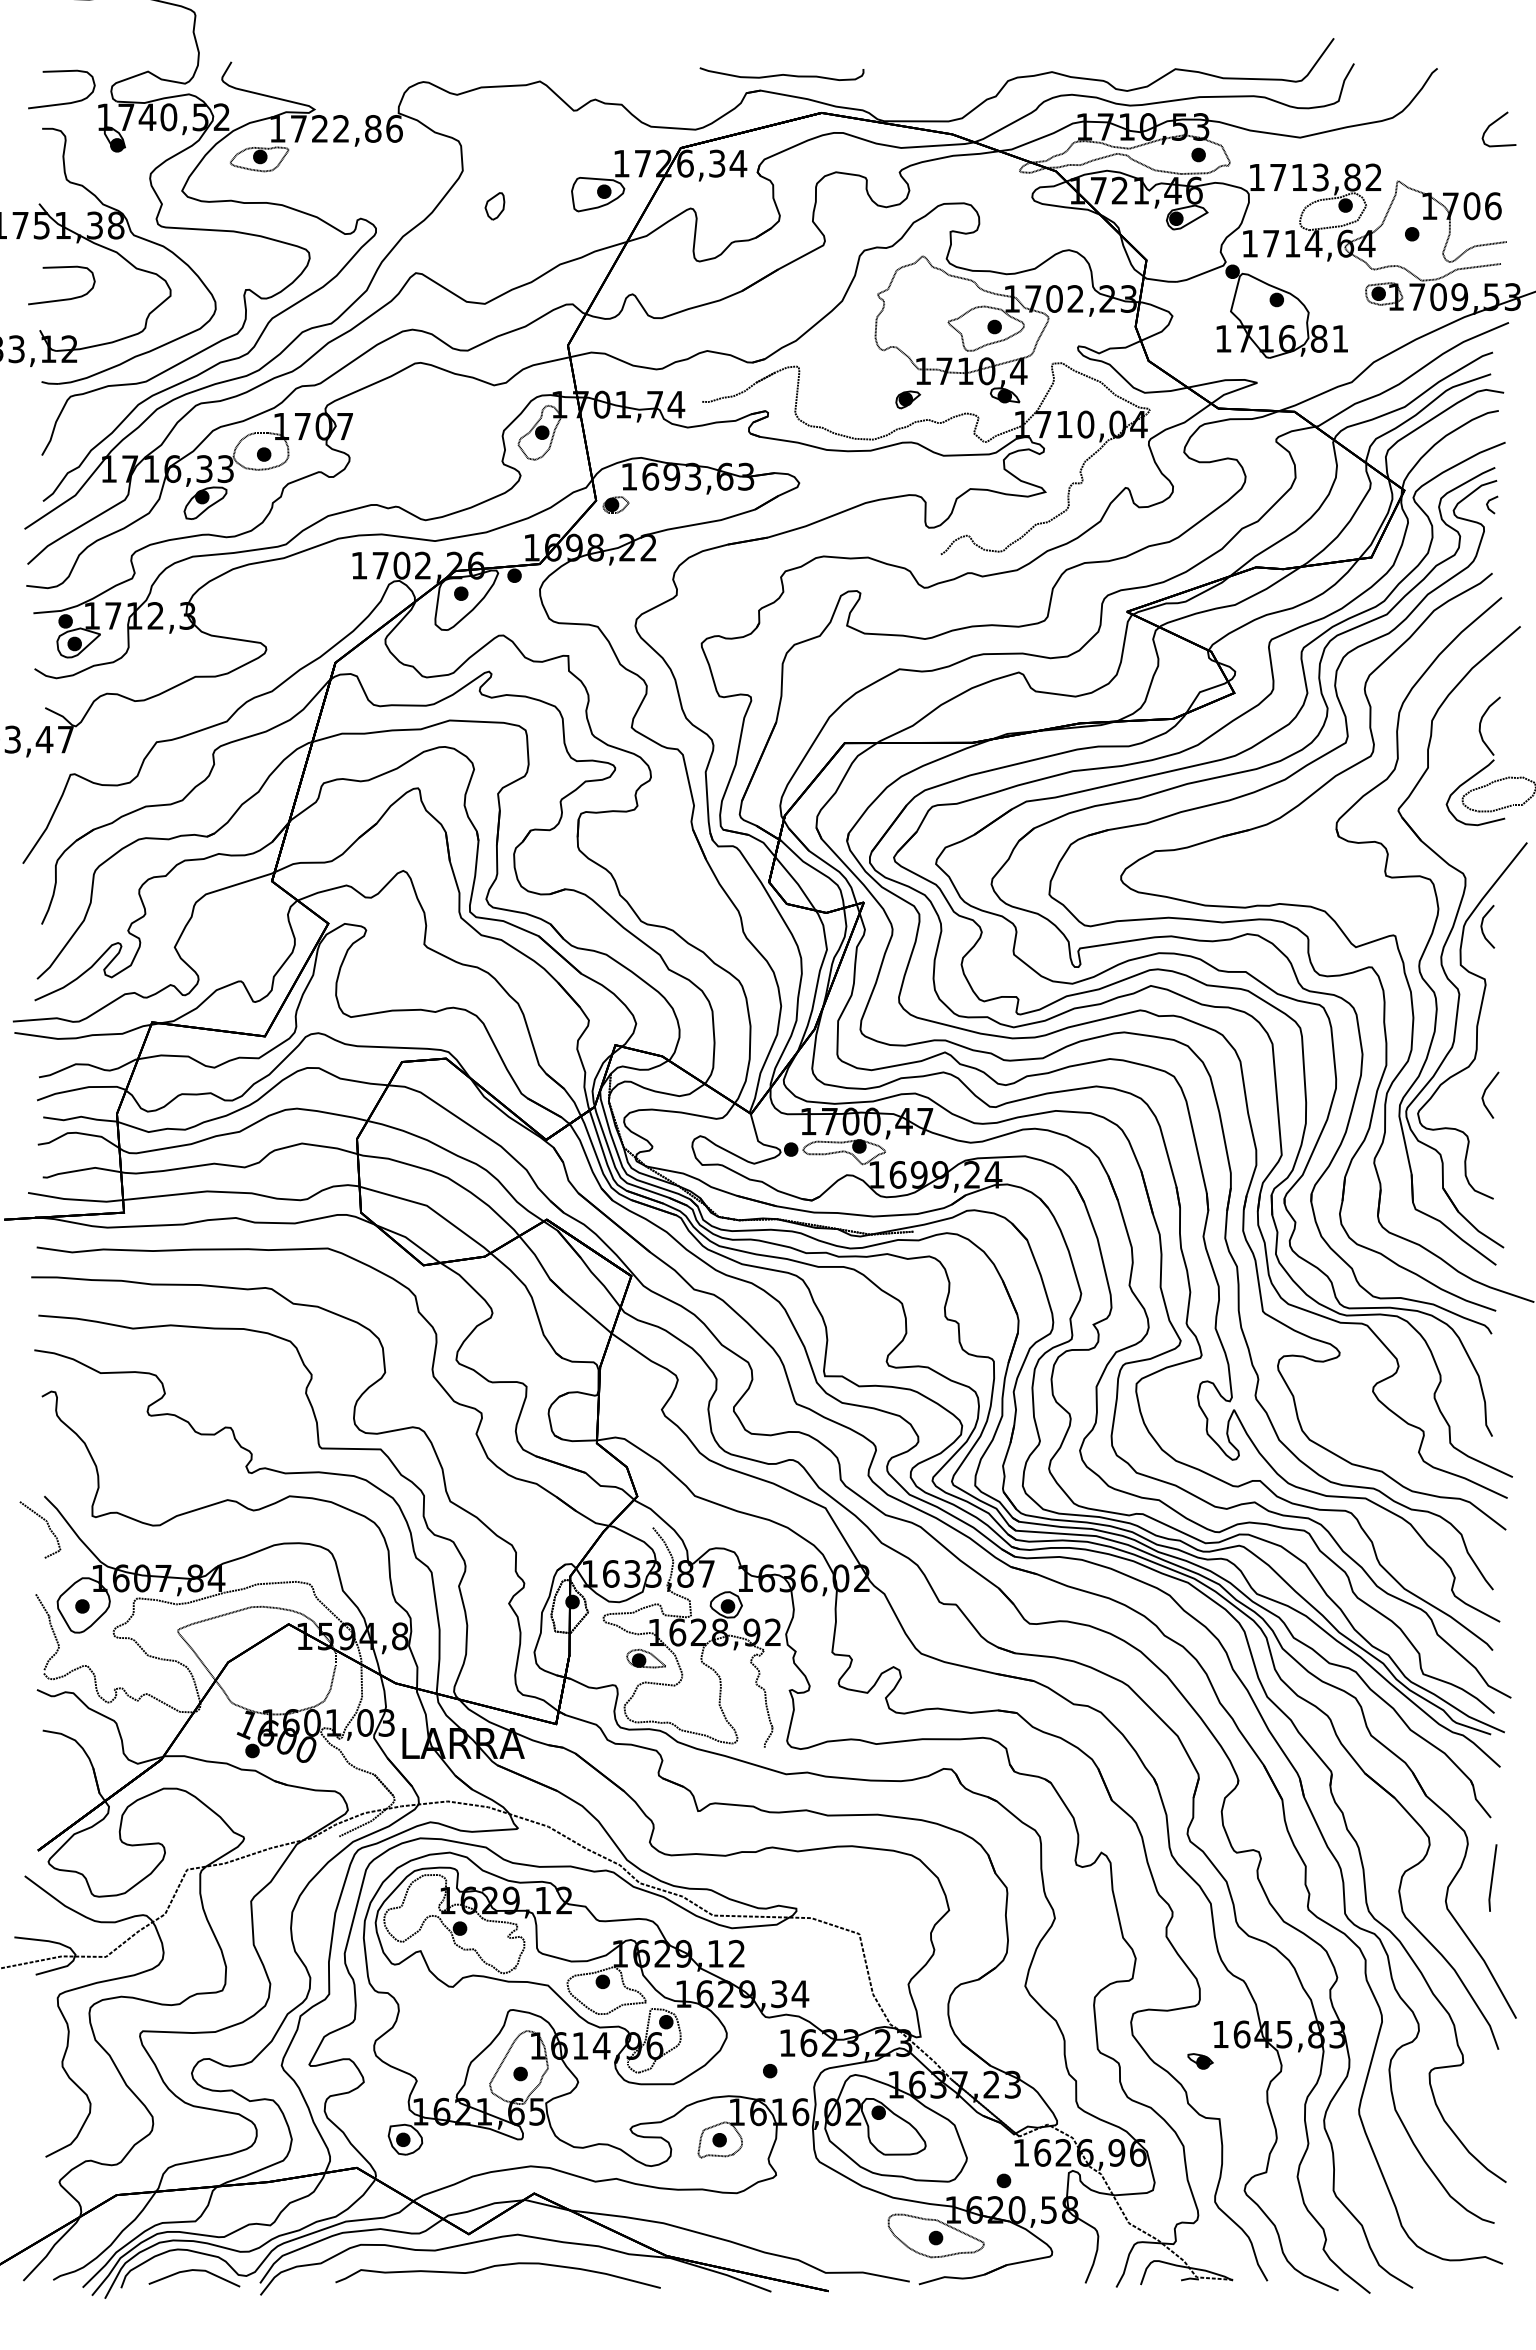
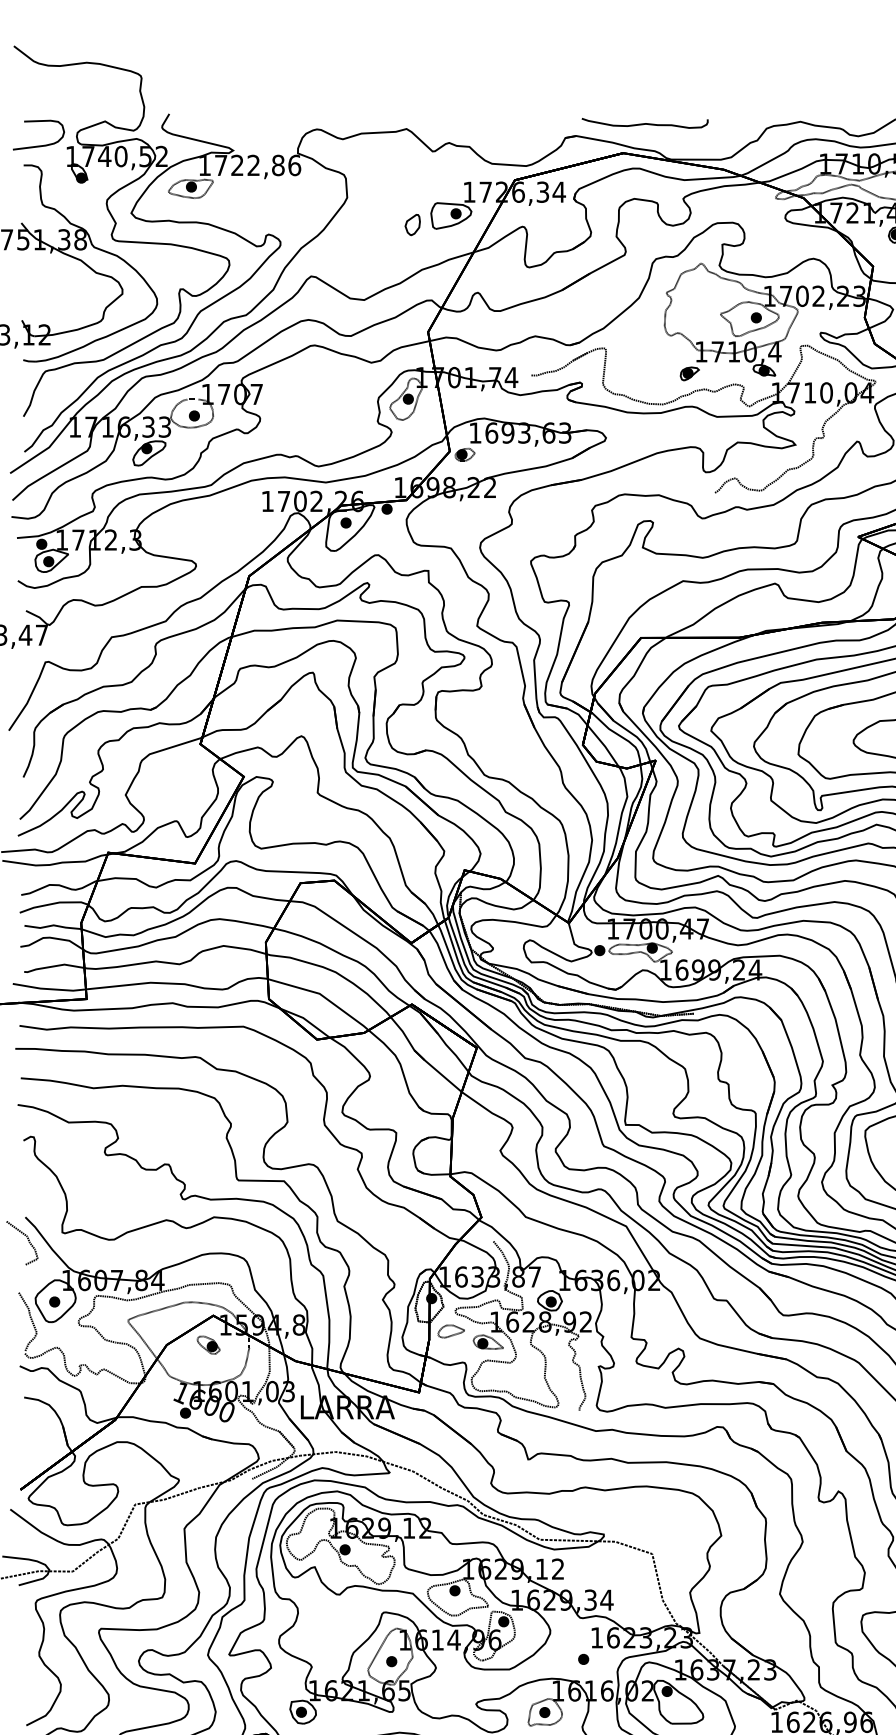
curve: (781, 74) -> (644, 123), moved
part: (494, 206) -> (412, 225), moved
curve: (65, 298) -> (41, 295), removed
part: (597, 1644) -> (450, 1331), added
part: (282, 1662) -> (208, 1345), added

